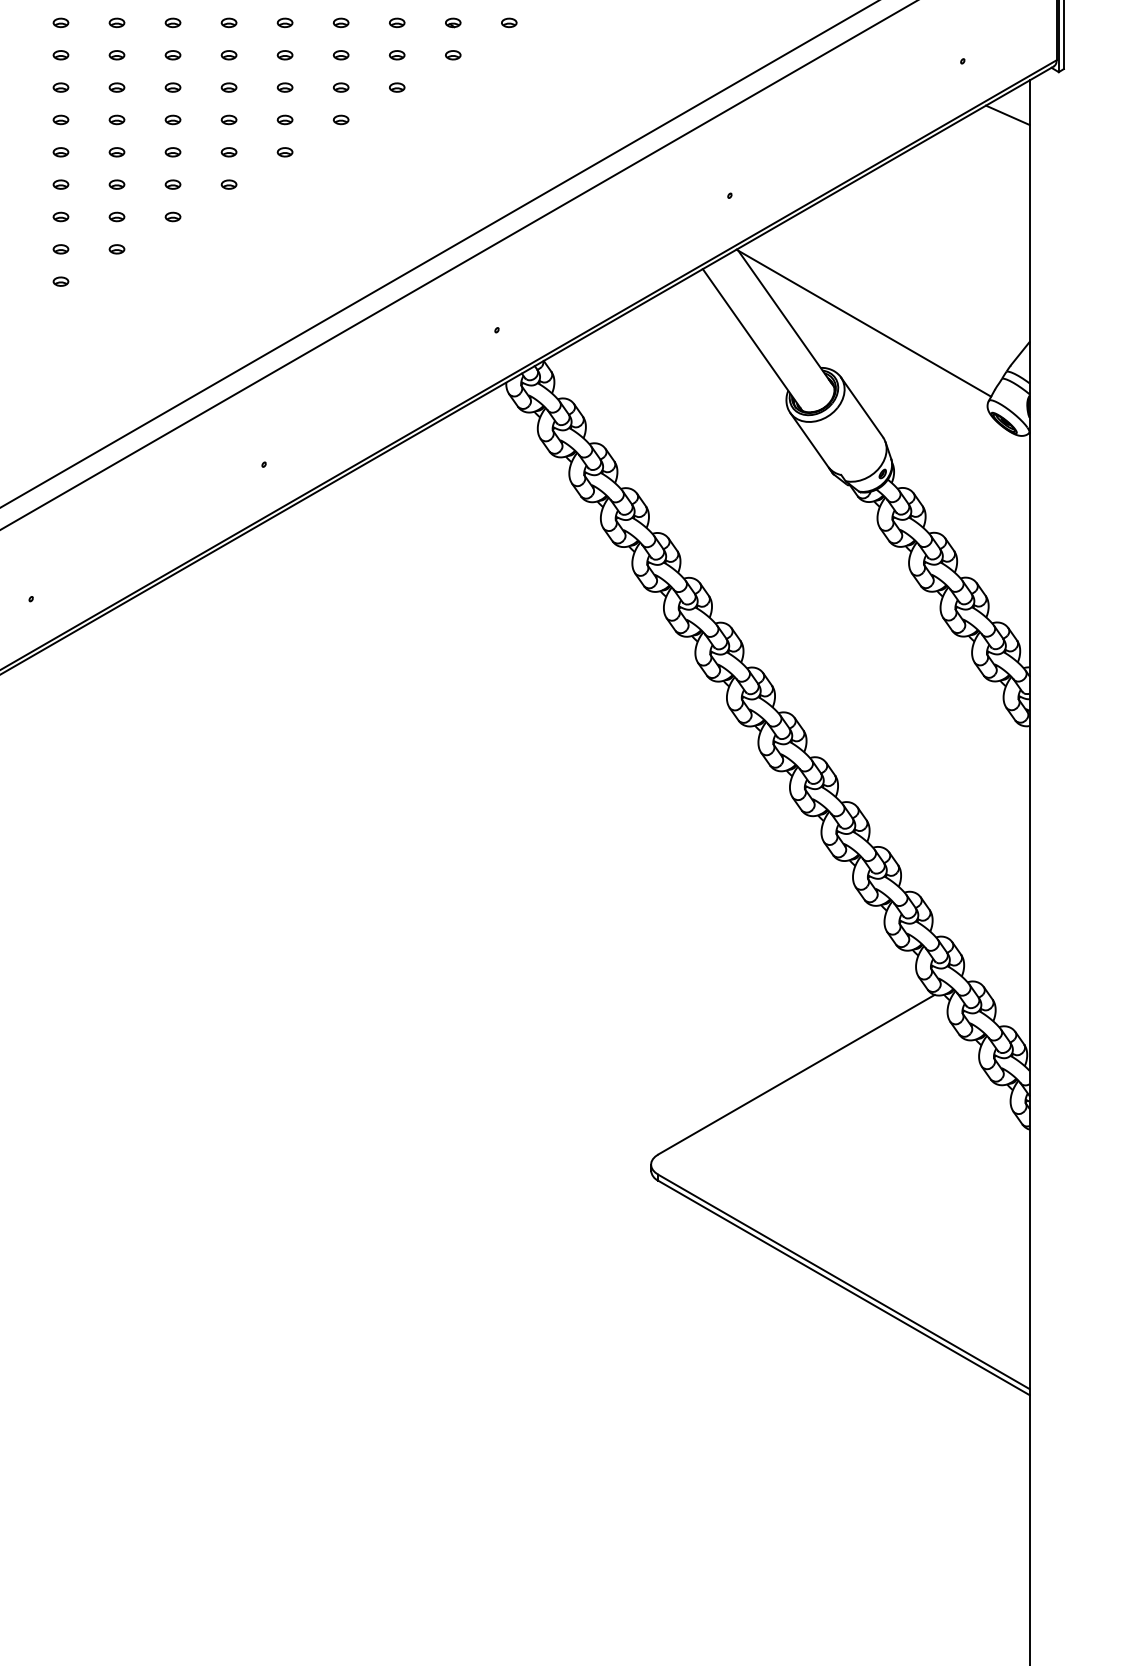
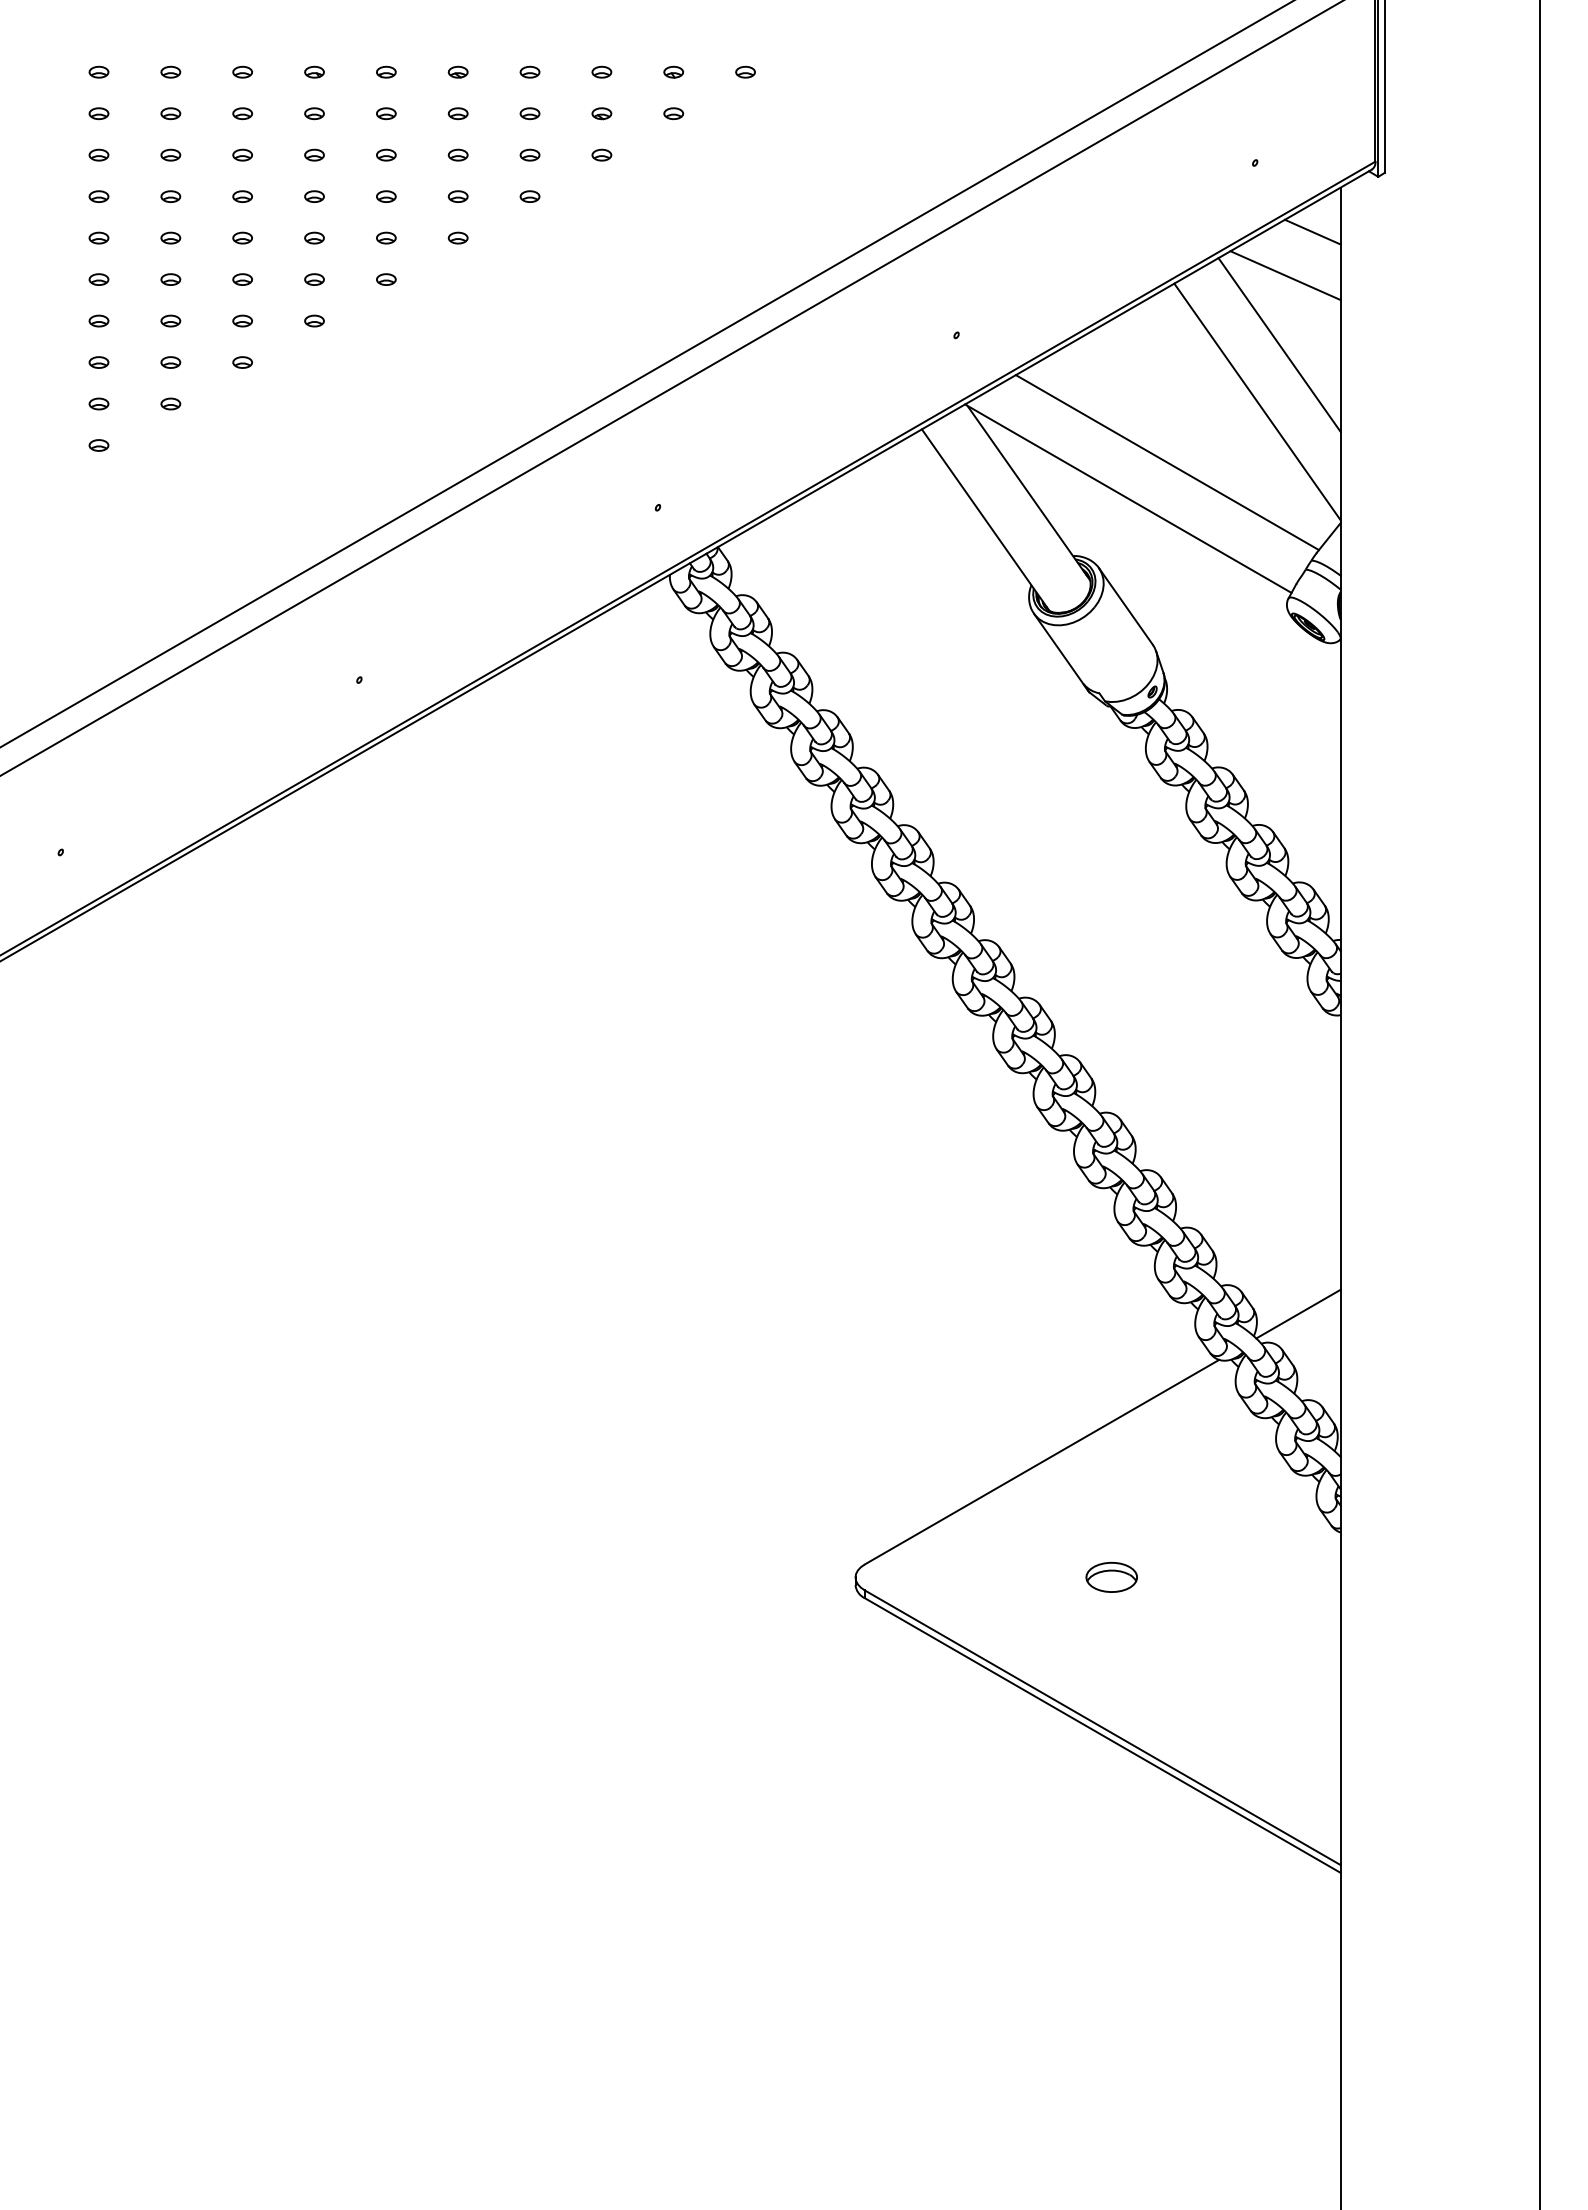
line: (986, 149) -> (1285, 275), added
line: (981, 203) -> (1279, 345), added
line: (964, 247) -> (1257, 401), added
line: (893, 294) -> (1166, 462), added
line: (996, 958) -> (1298, 1313), added
part: (850, 1163) -> (1111, 1576), added

